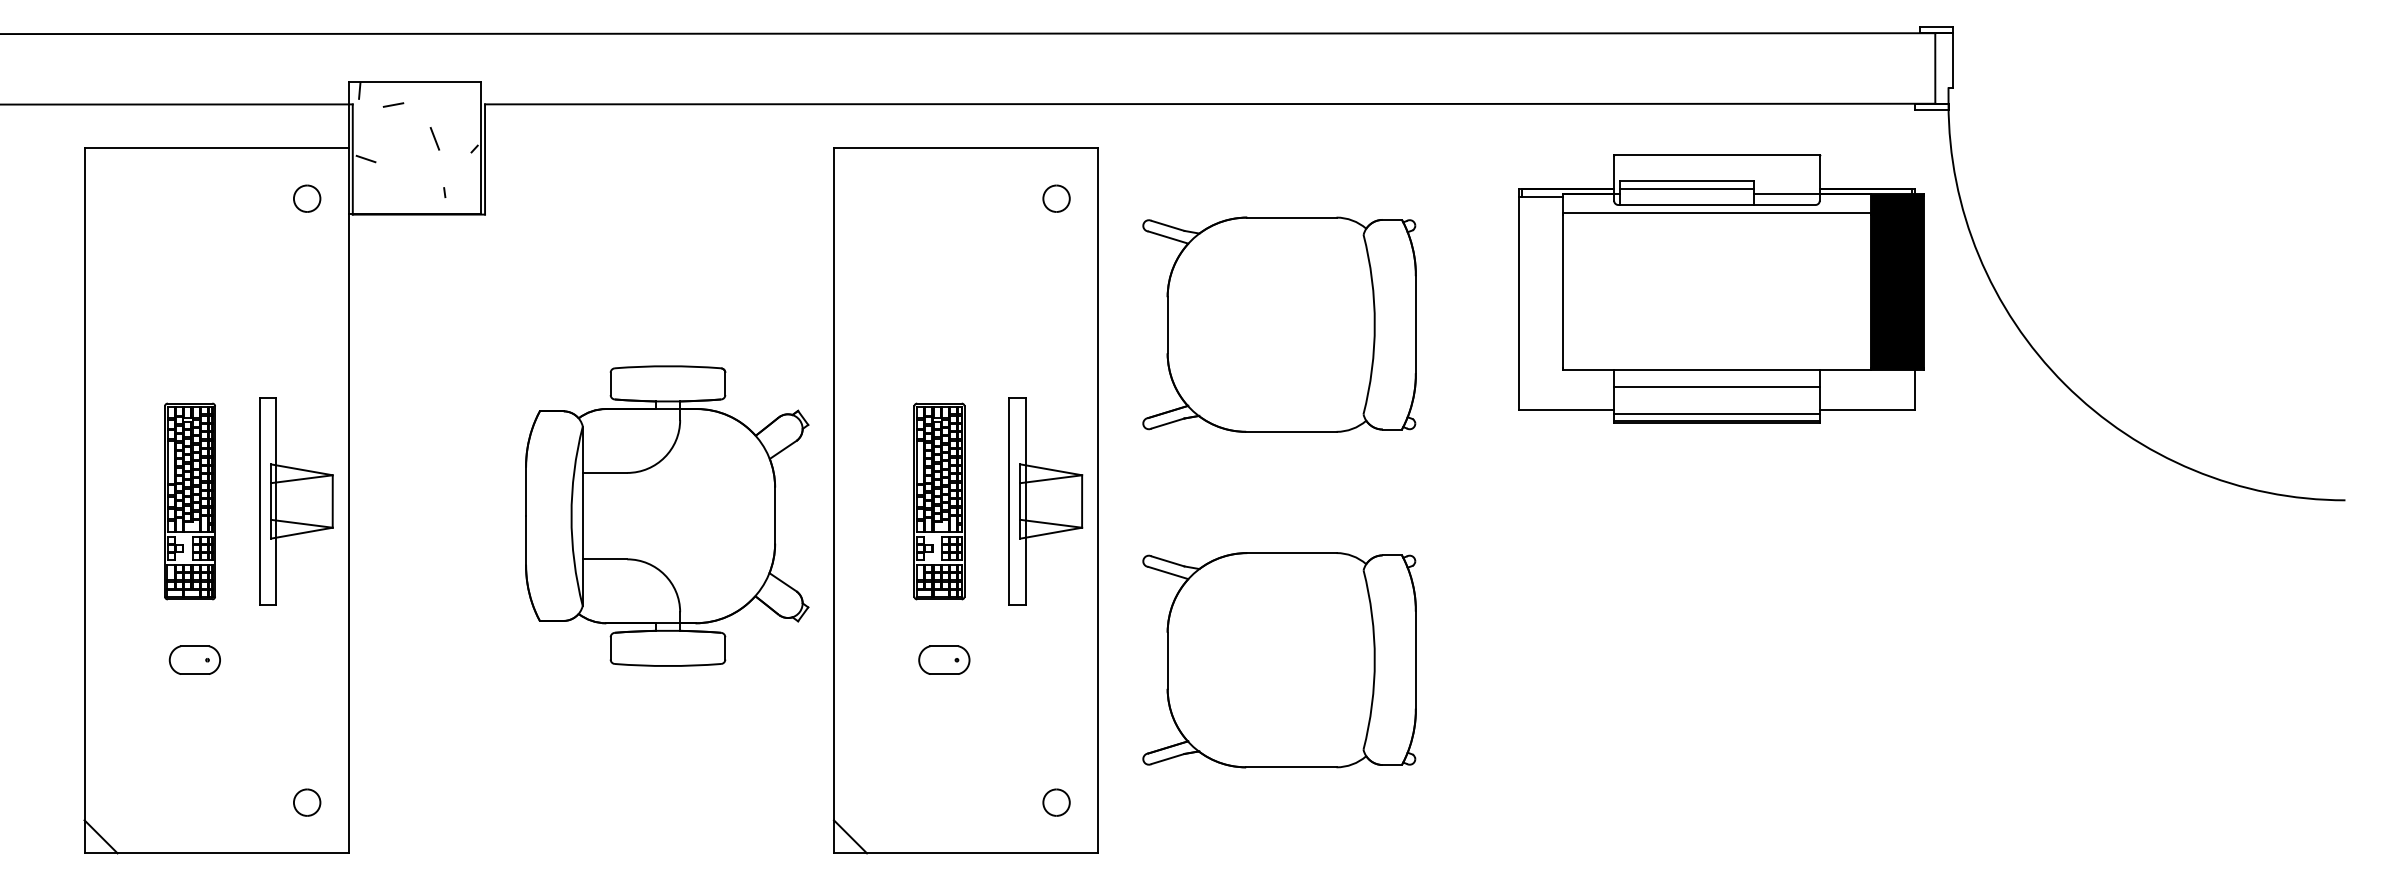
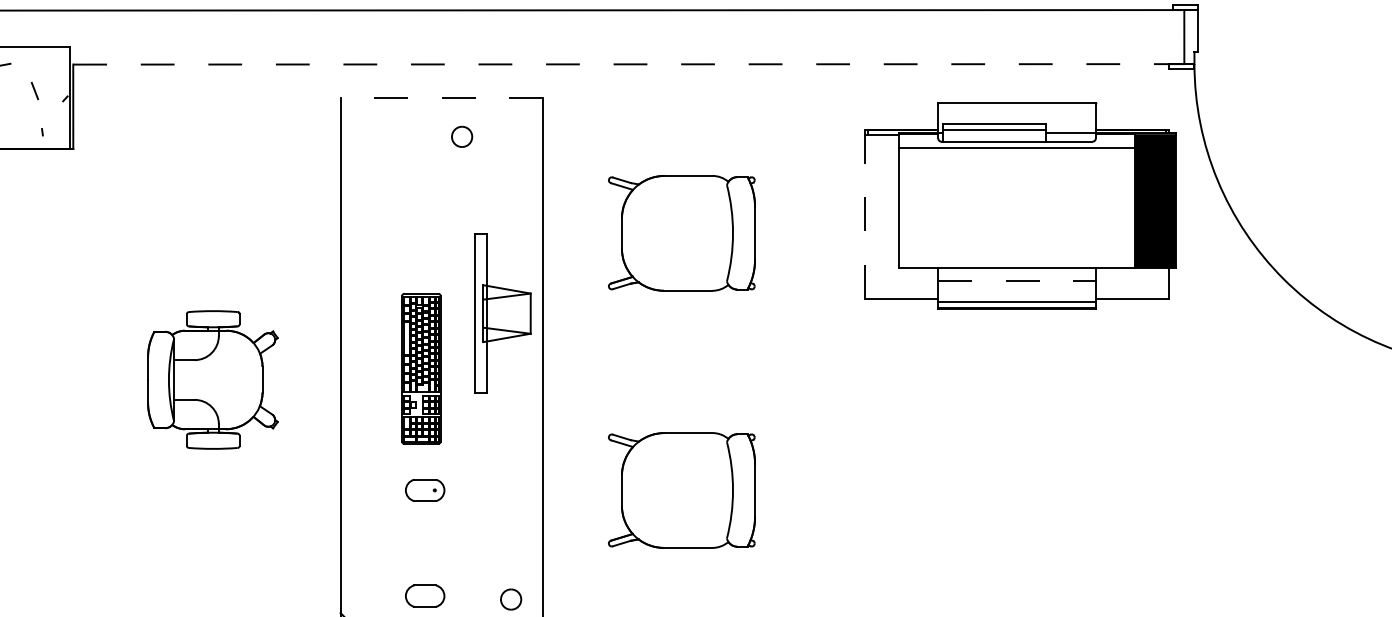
line: (1210, 104) -> (629, 64), solid -> dashed
line: (965, 148) -> (441, 98), solid -> dashed
part: (1056, 198) -> (462, 136), moved
line: (1518, 300) -> (865, 214), solid -> dashed
part: (1279, 324) -> (681, 233), size x0.7
line: (1716, 387) -> (1016, 281), solid -> dashed
part: (1045, 501) -> (502, 313), moved
part: (667, 515) -> (213, 379), size x0.6
part: (1279, 660) -> (681, 490), size x0.7
part: (944, 797) -> (425, 595), added

